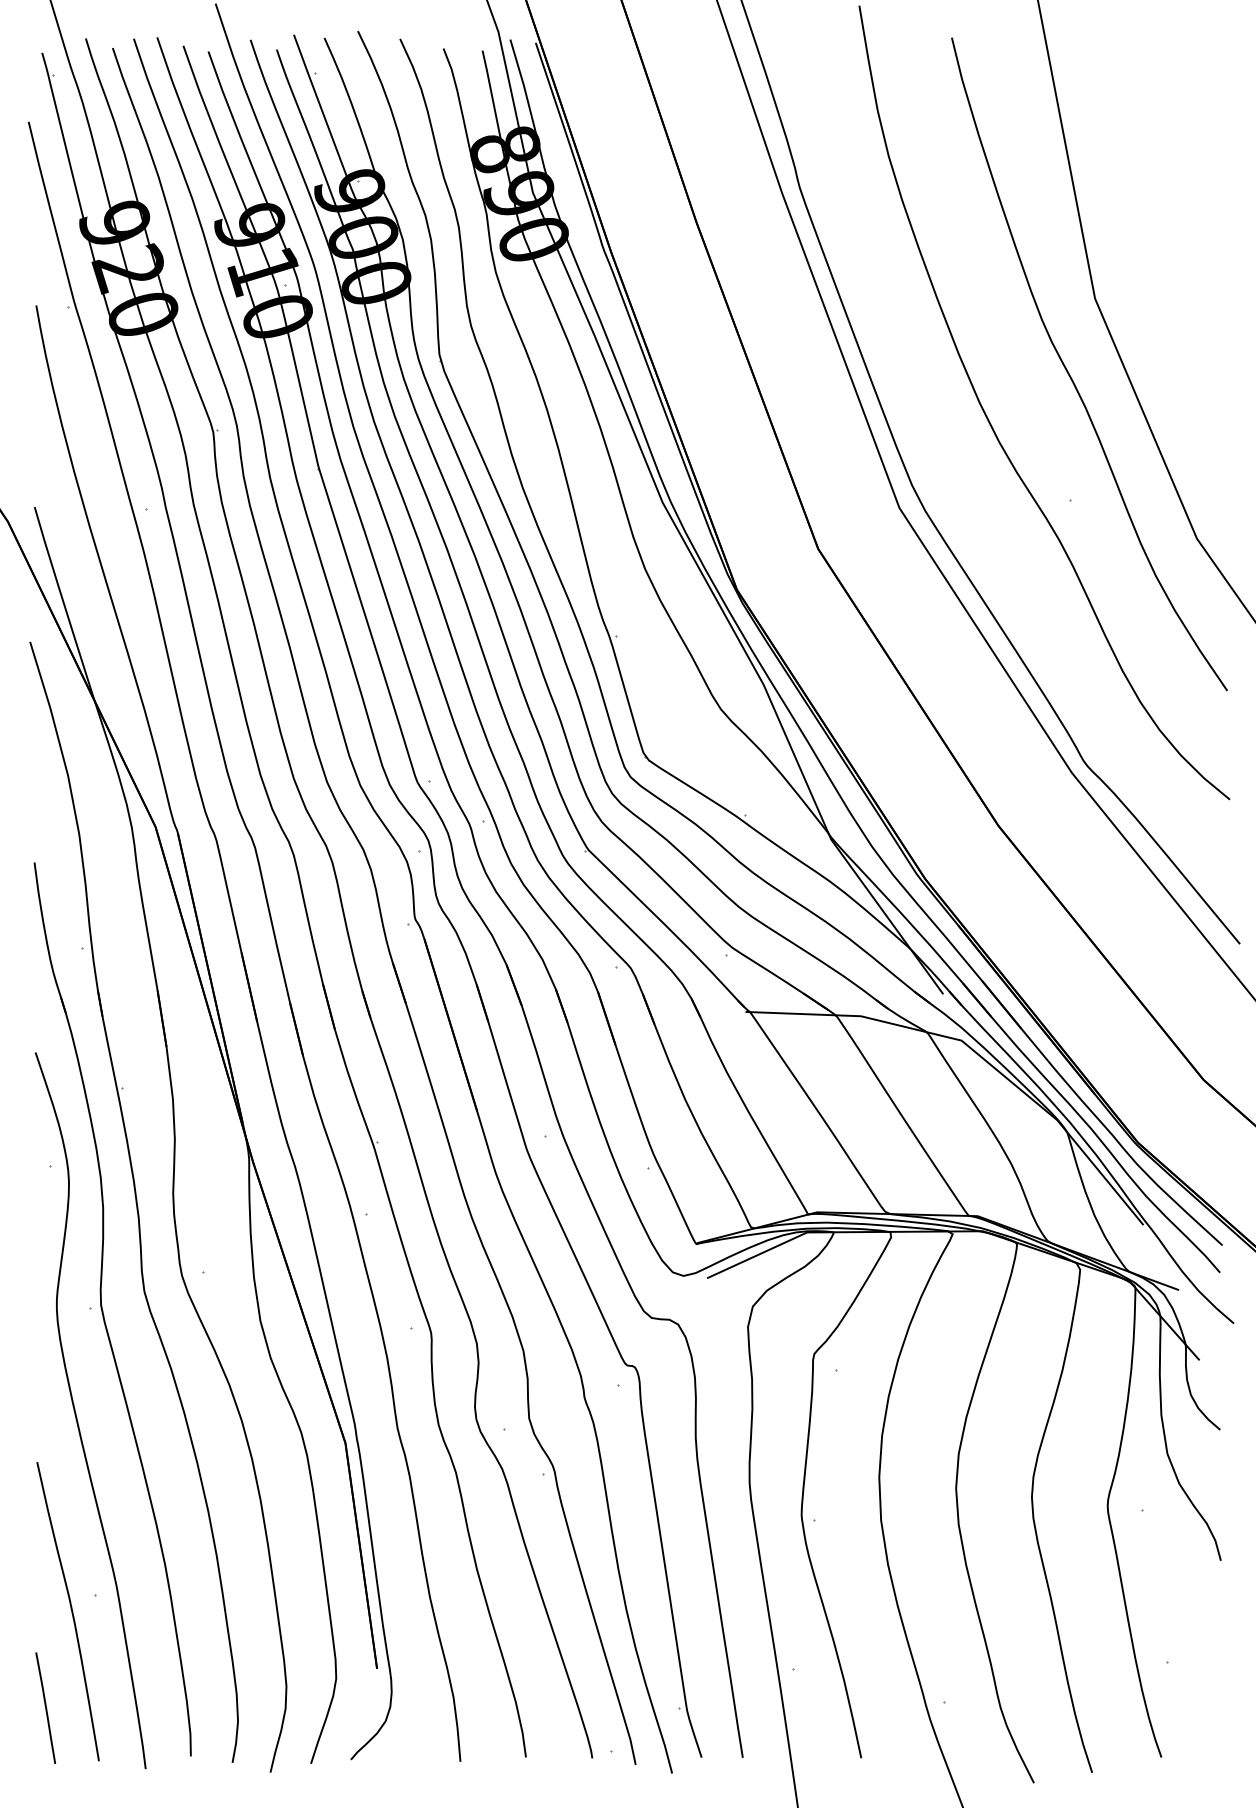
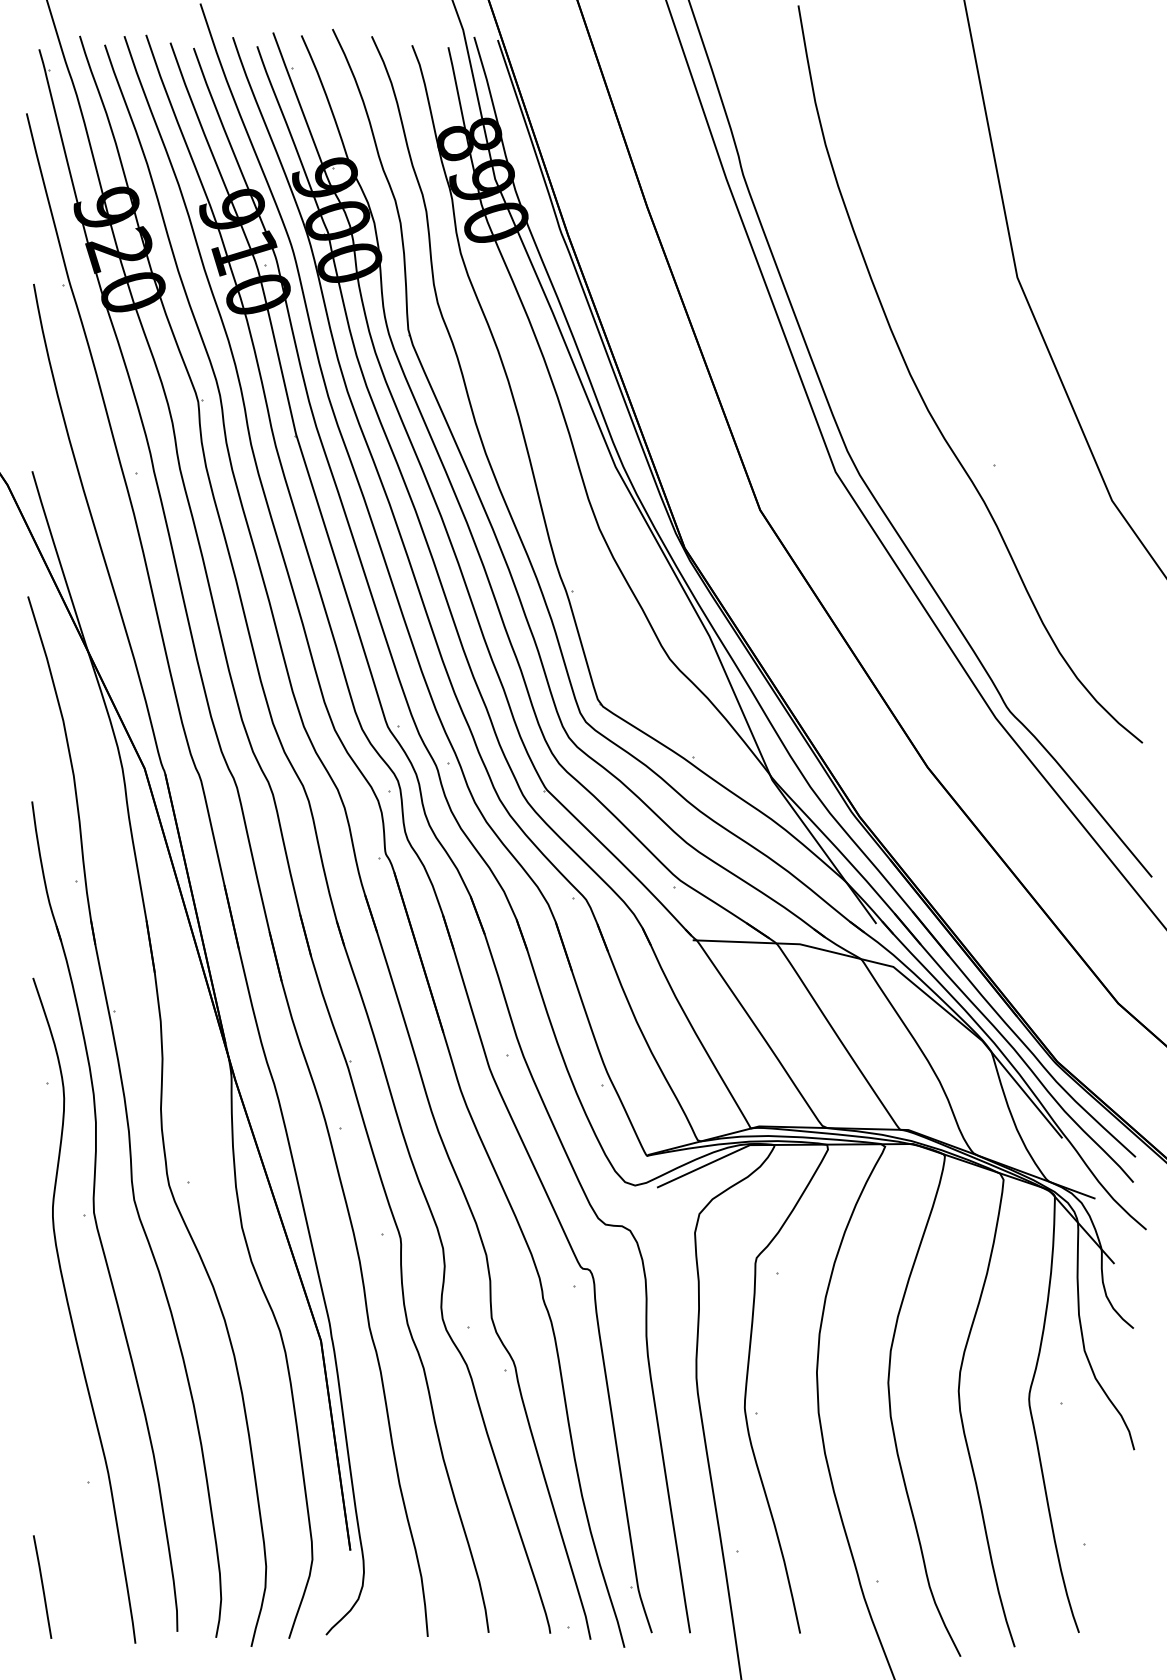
curve: (1070, 374) -> (994, 348), removed
curve: (70, 1609) -> (65, 1495), removed

